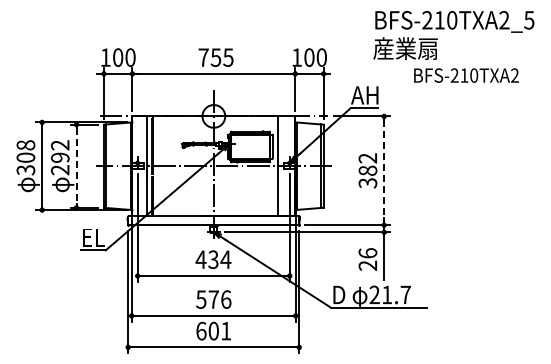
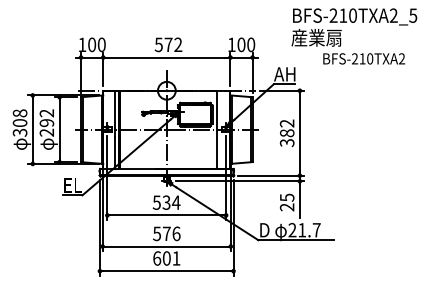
text: (215, 57) -> (168, 44), 755 -> 572
line: (76, 166) -> (59, 129), dashed -> solid
line: (384, 170) -> (300, 133), dashed -> solid
text: (367, 253) -> (286, 197), 26 -> 25
text: (200, 259) -> (156, 202), 434 -> 534

